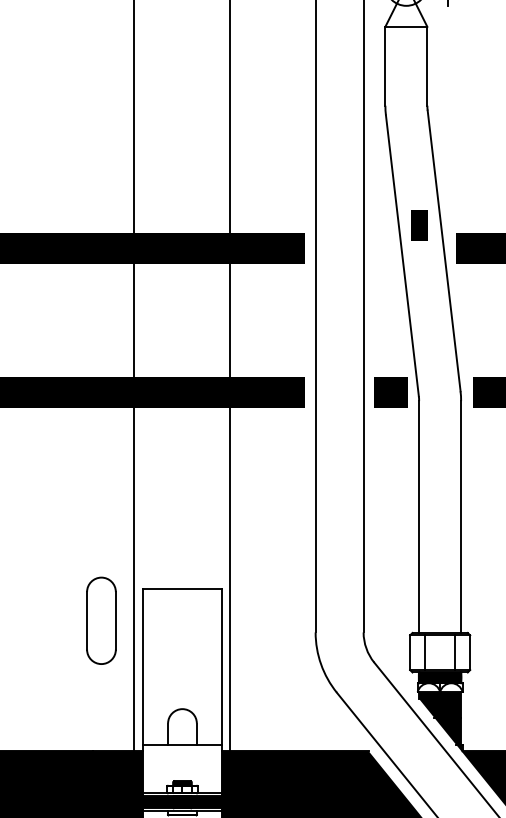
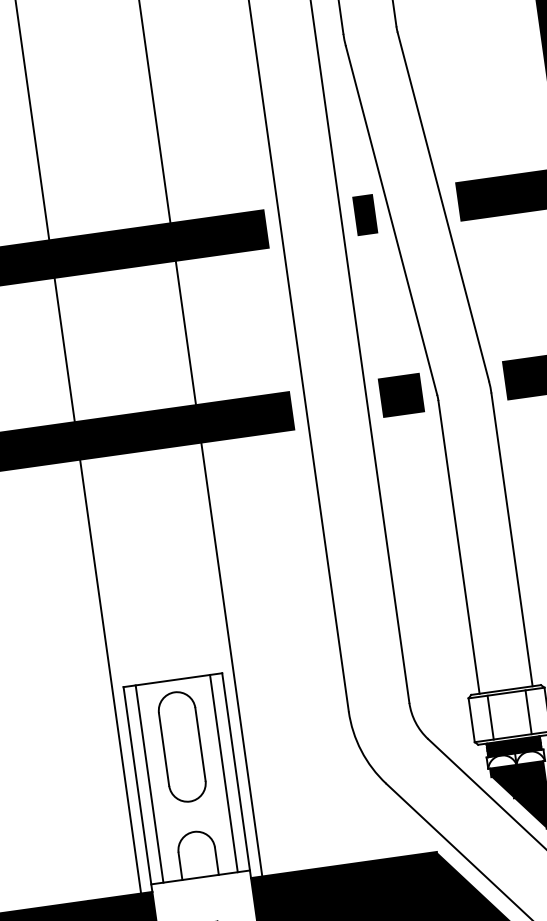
line: (419, 225) -> (365, 214), moved
part: (101, 620) -> (182, 746), moved
line: (153, 666) -> (150, 783), added
line: (211, 666) -> (223, 772), added

